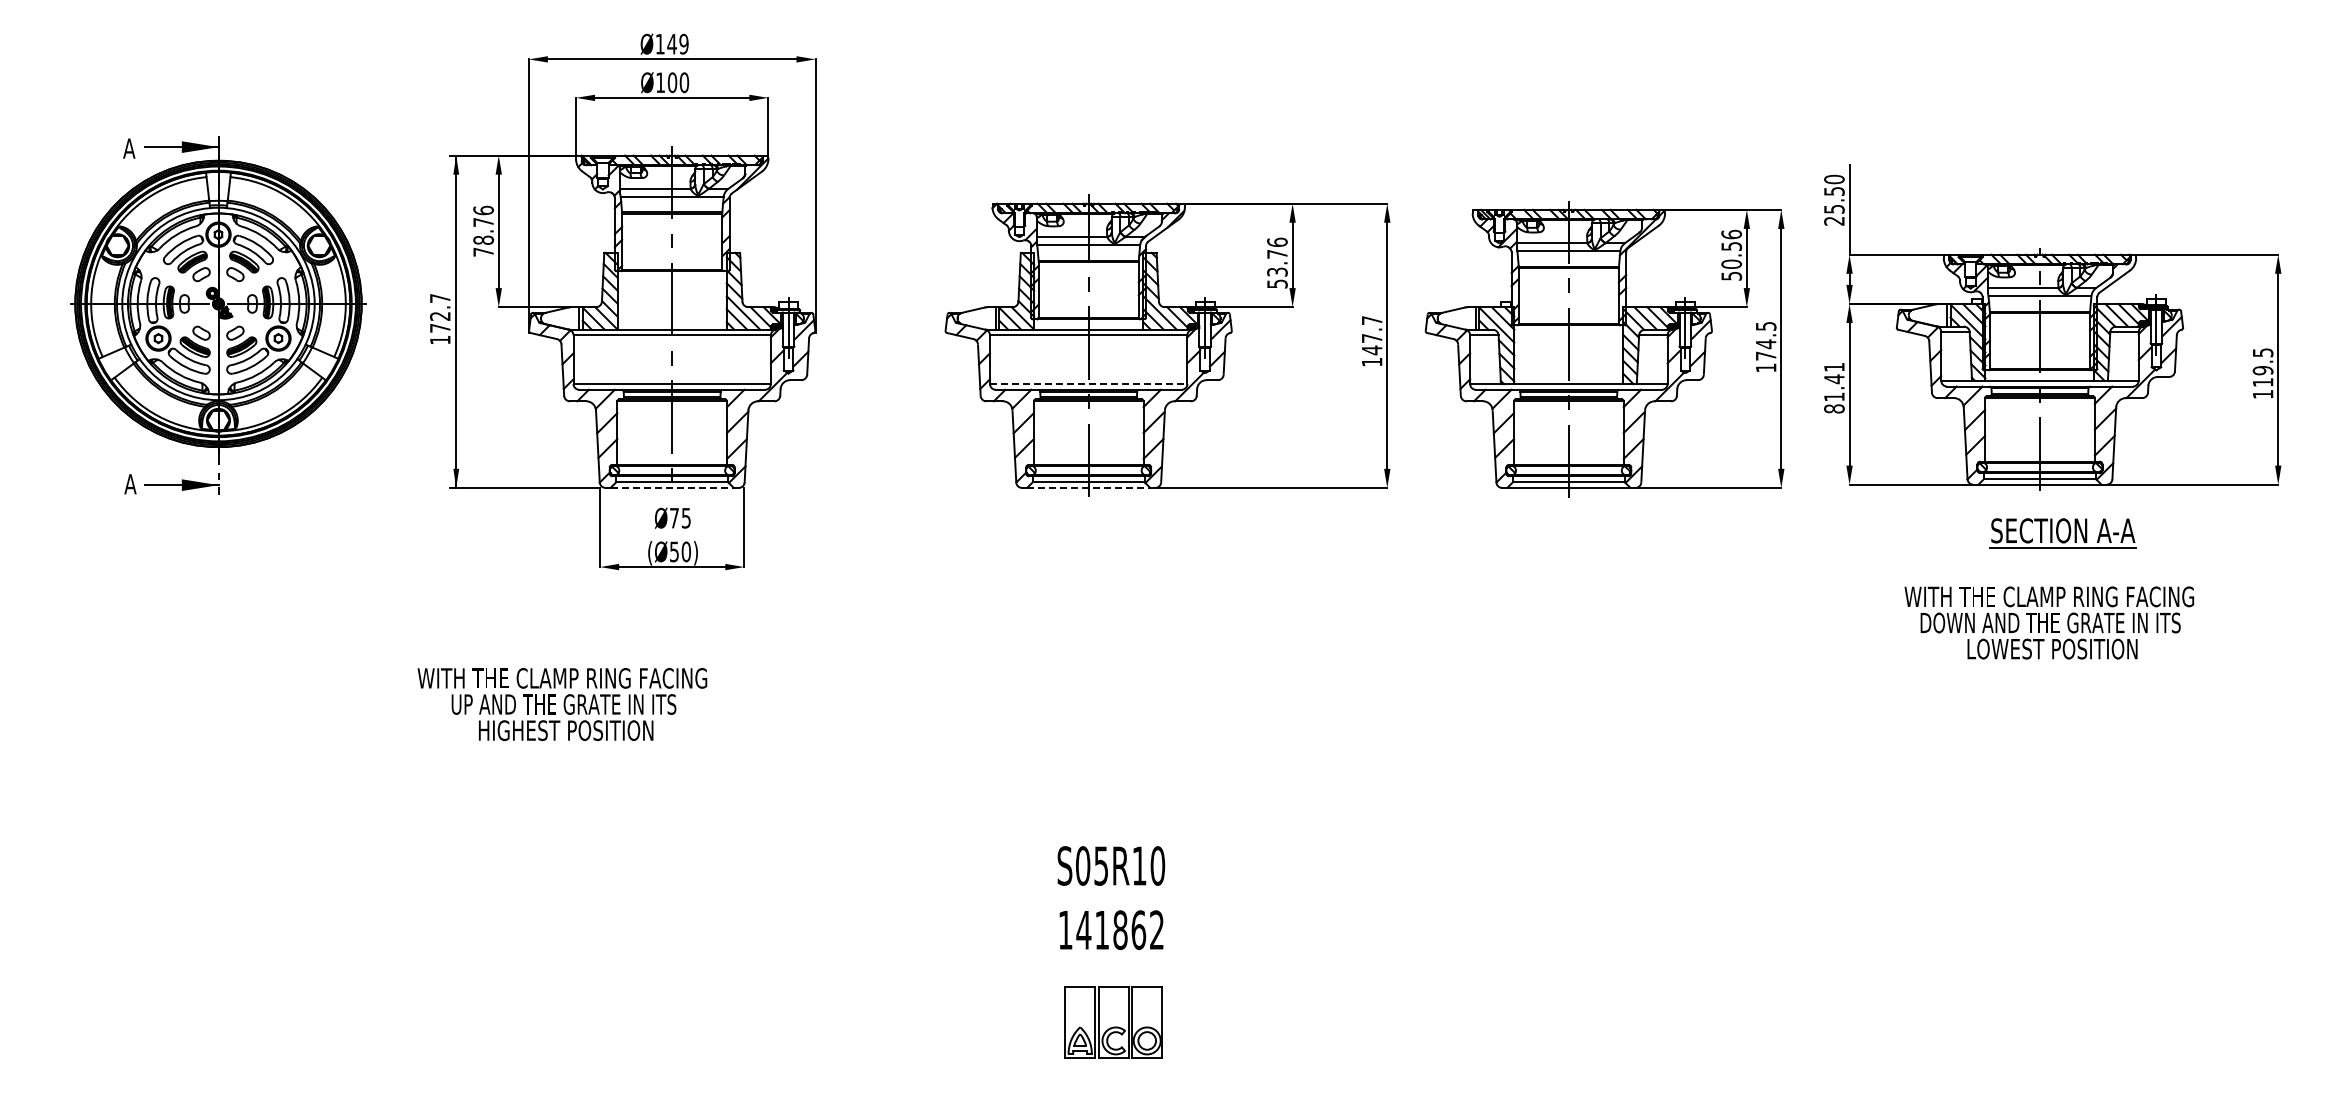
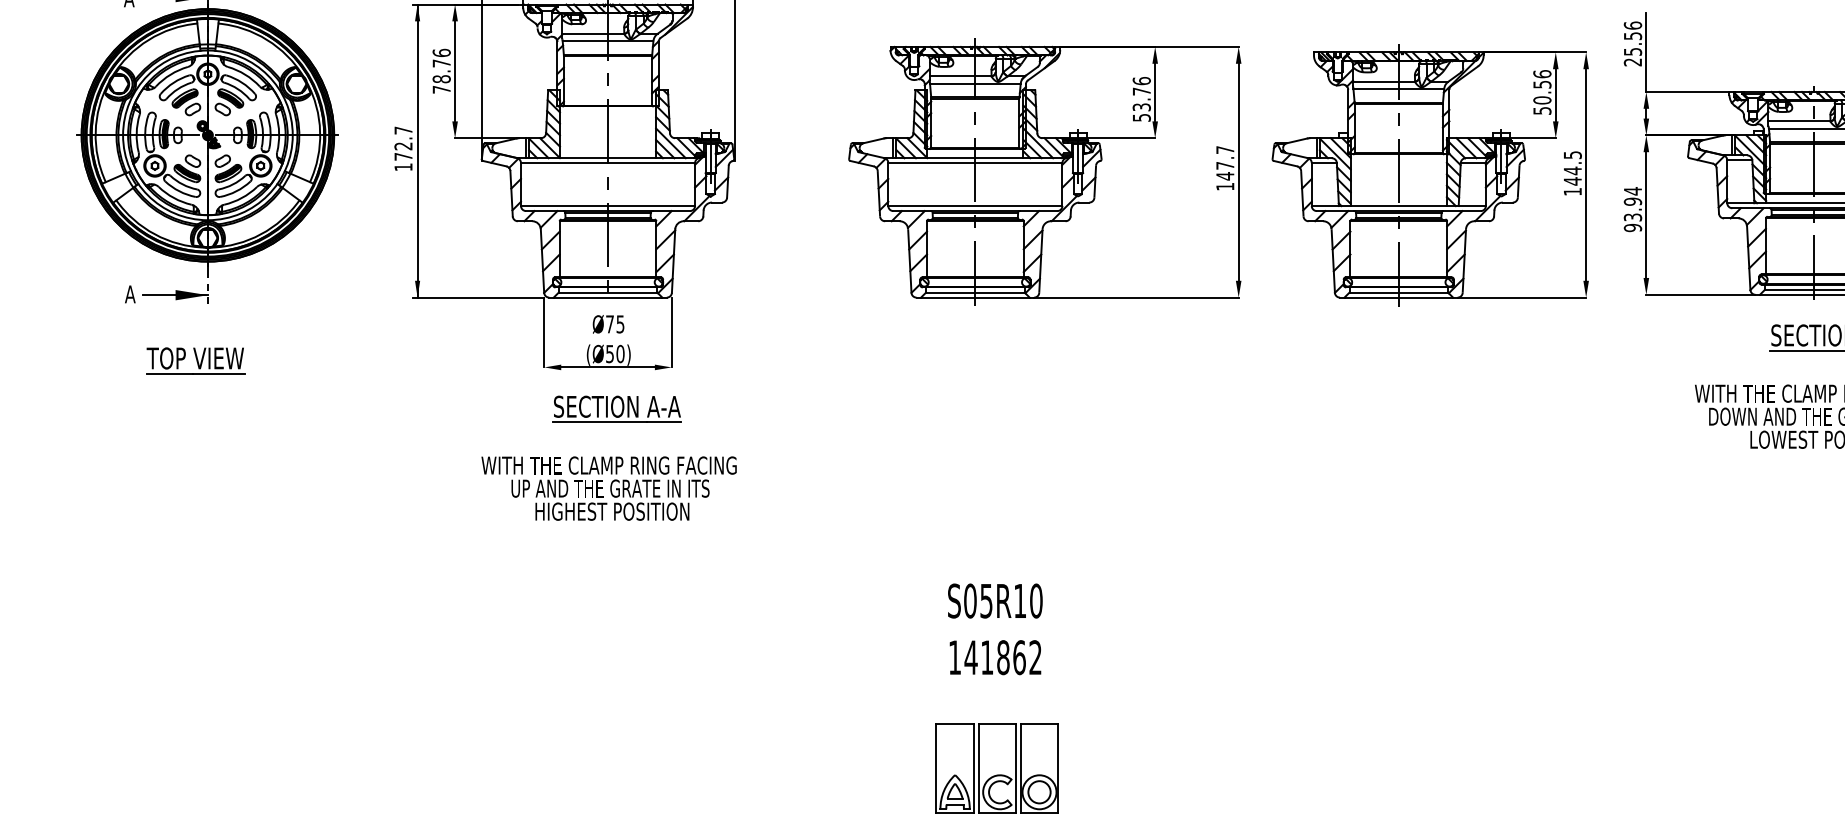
text: (1834, 178) -> (1633, 24), 25.50 -> 25.56
text: (1766, 356) -> (1573, 181), 174.5 -> 144.5
line: (1088, 384) -> (975, 206), dashed -> solid
text: (1834, 387) -> (1633, 209), 81.41 -> 93.94
line: (672, 487) -> (608, 297), dashed -> solid
line: (1088, 487) -> (975, 297), dashed -> solid
part: (204, 559) -> (195, 360), added
part: (681, 614) -> (616, 409), added
text: (562, 704) -> (609, 488), moved
text: (1111, 898) -> (995, 629), moved
part: (1113, 1022) -> (997, 769), size x1.43

